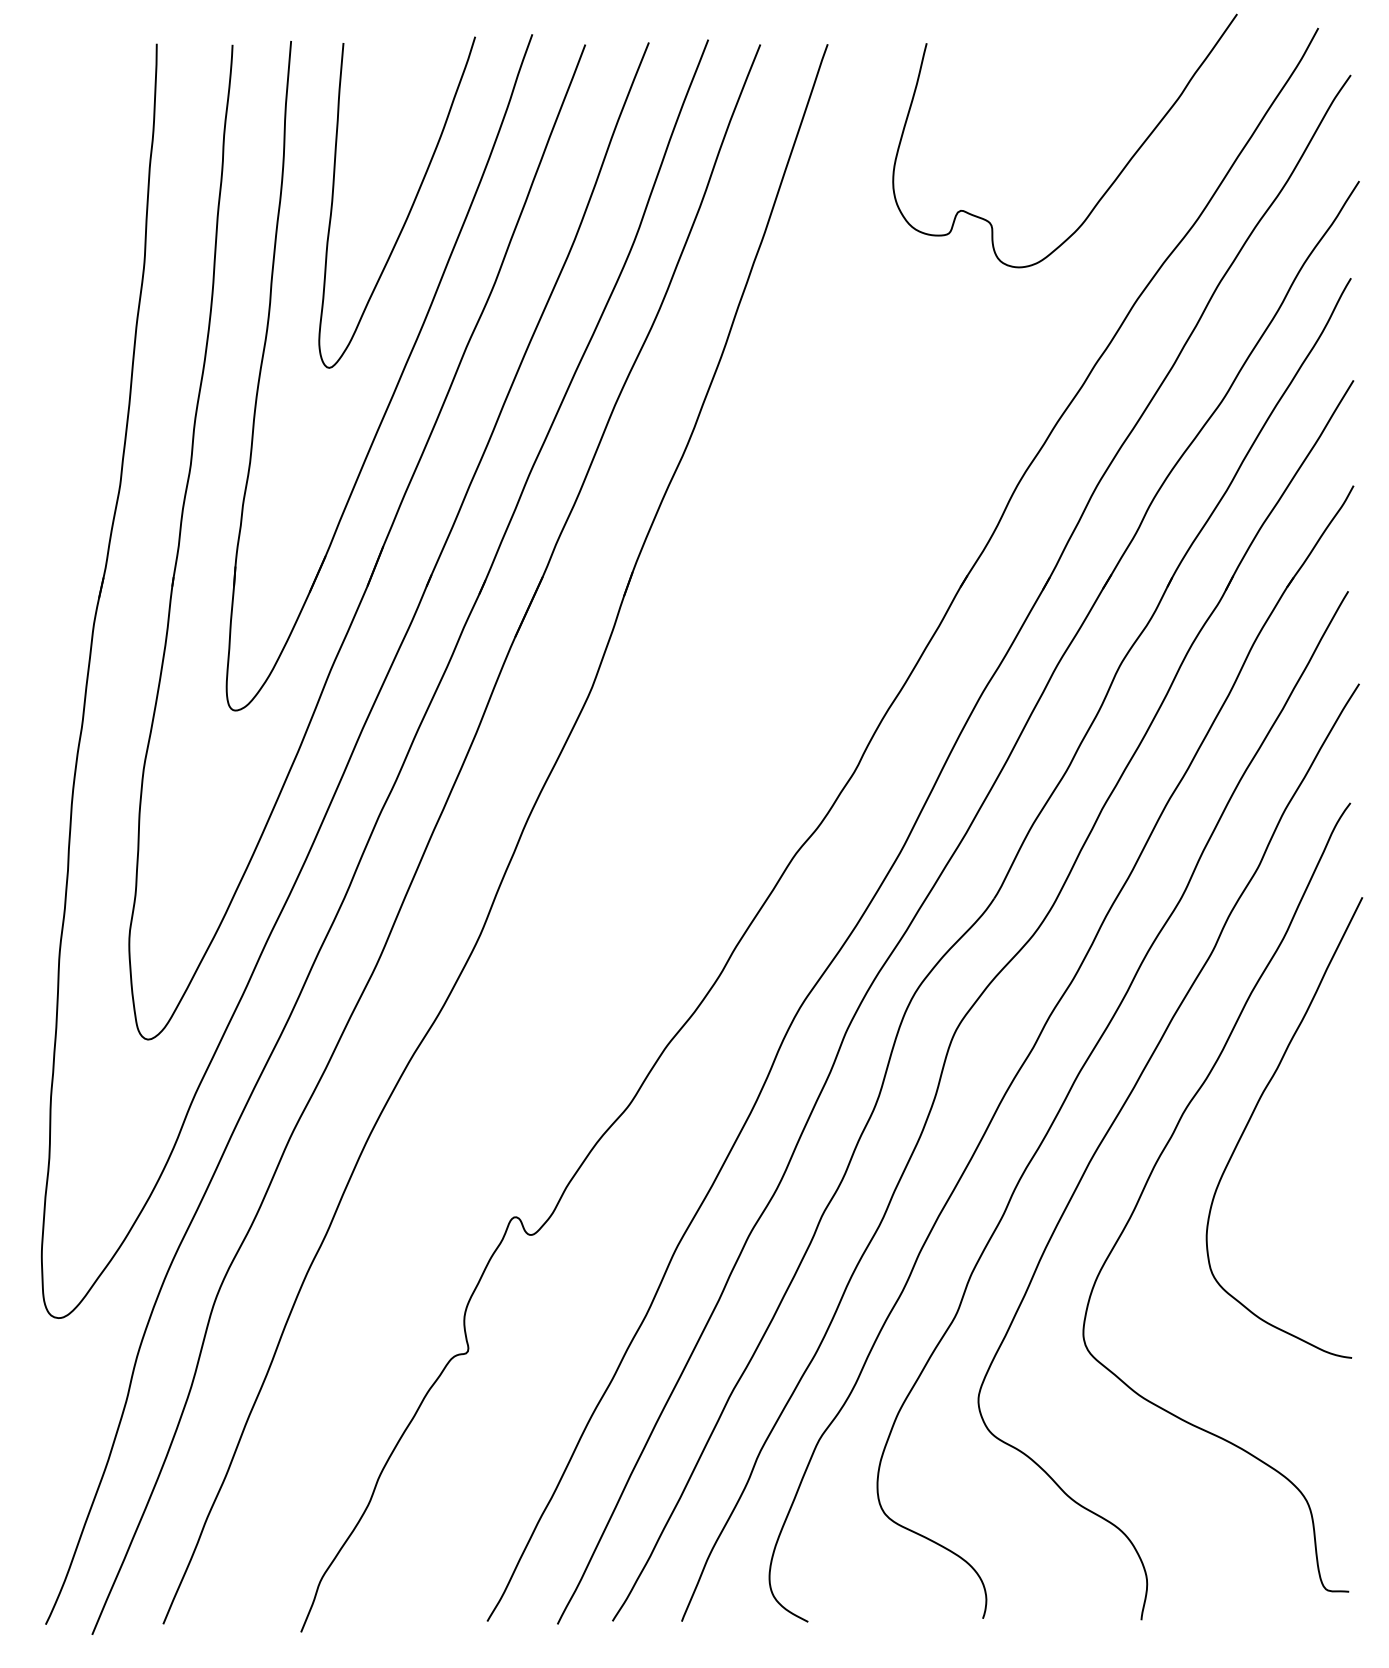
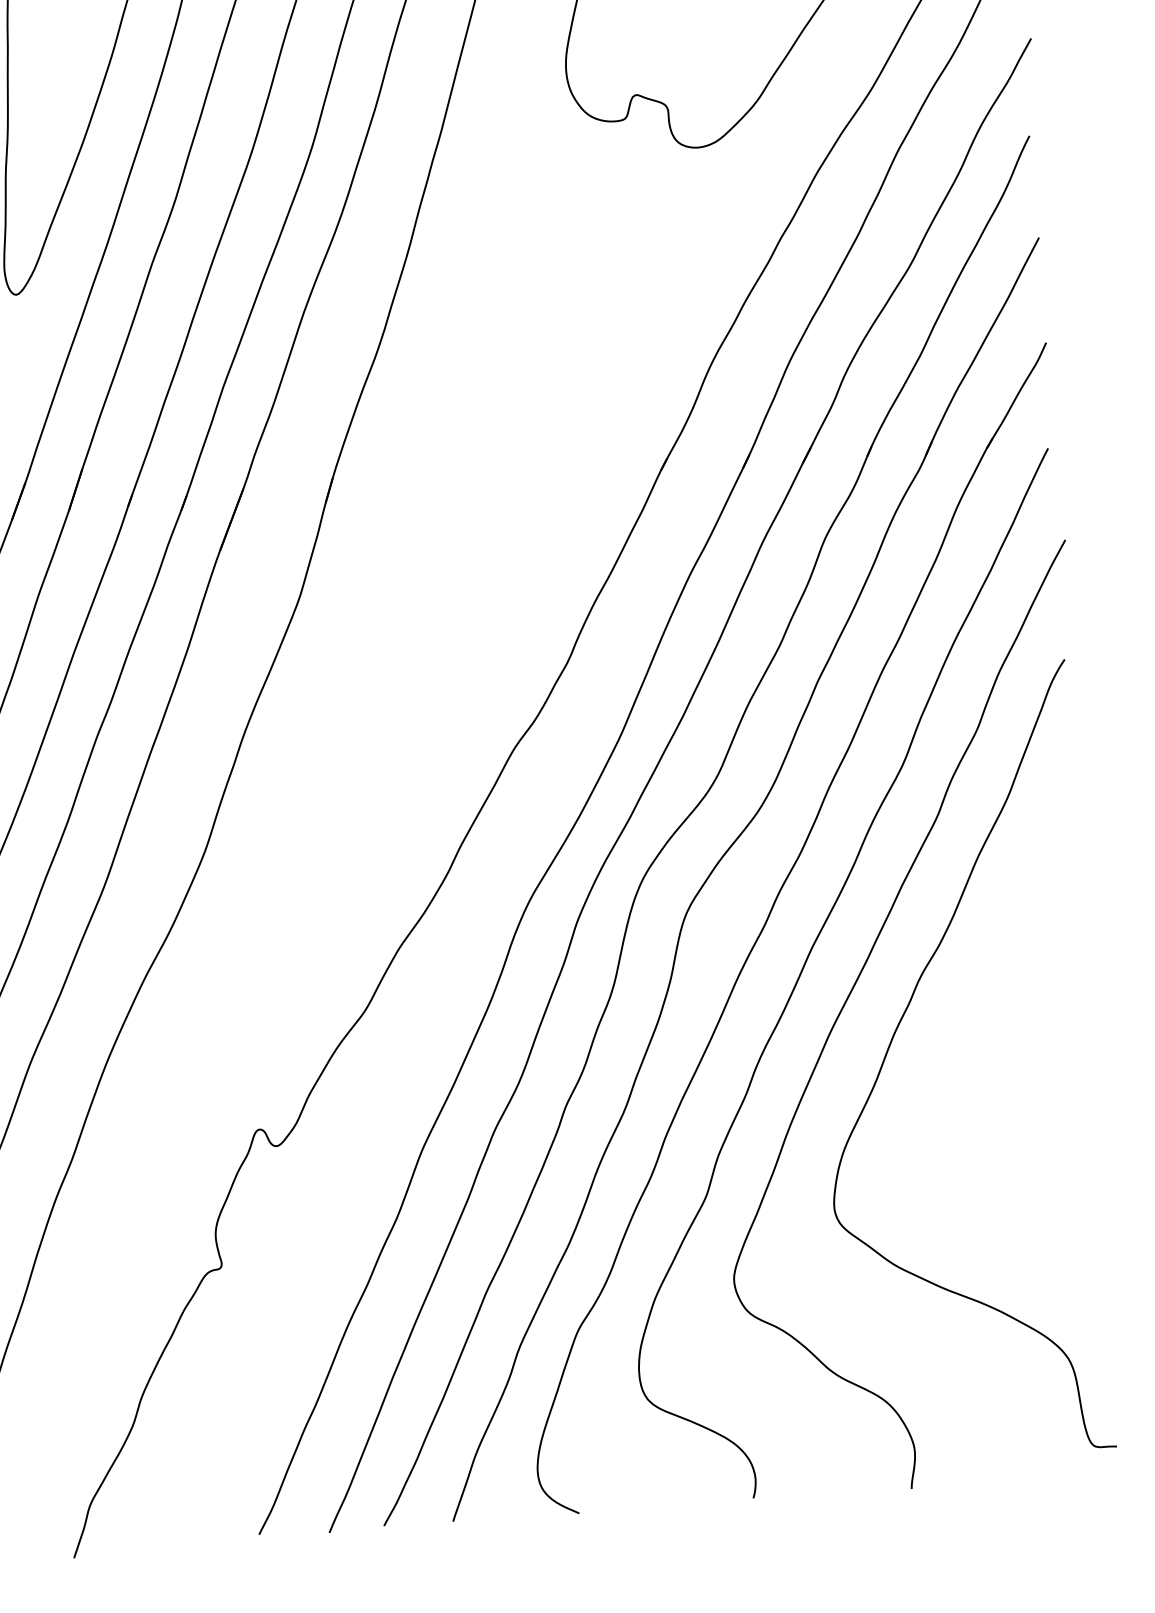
curve: (1254, 1112) -> (989, 974), removed

